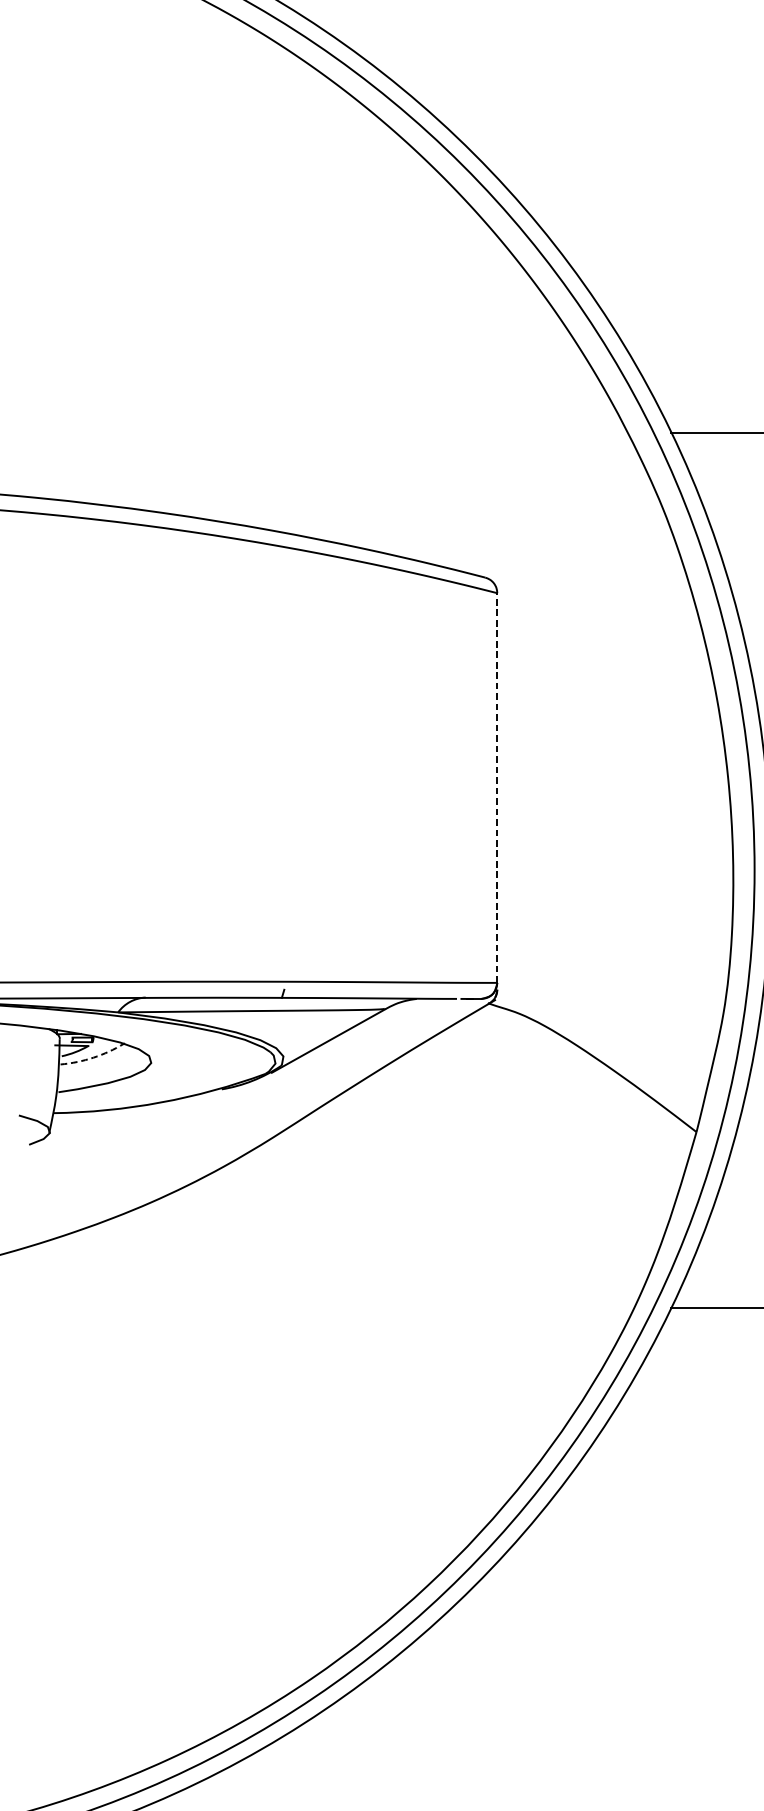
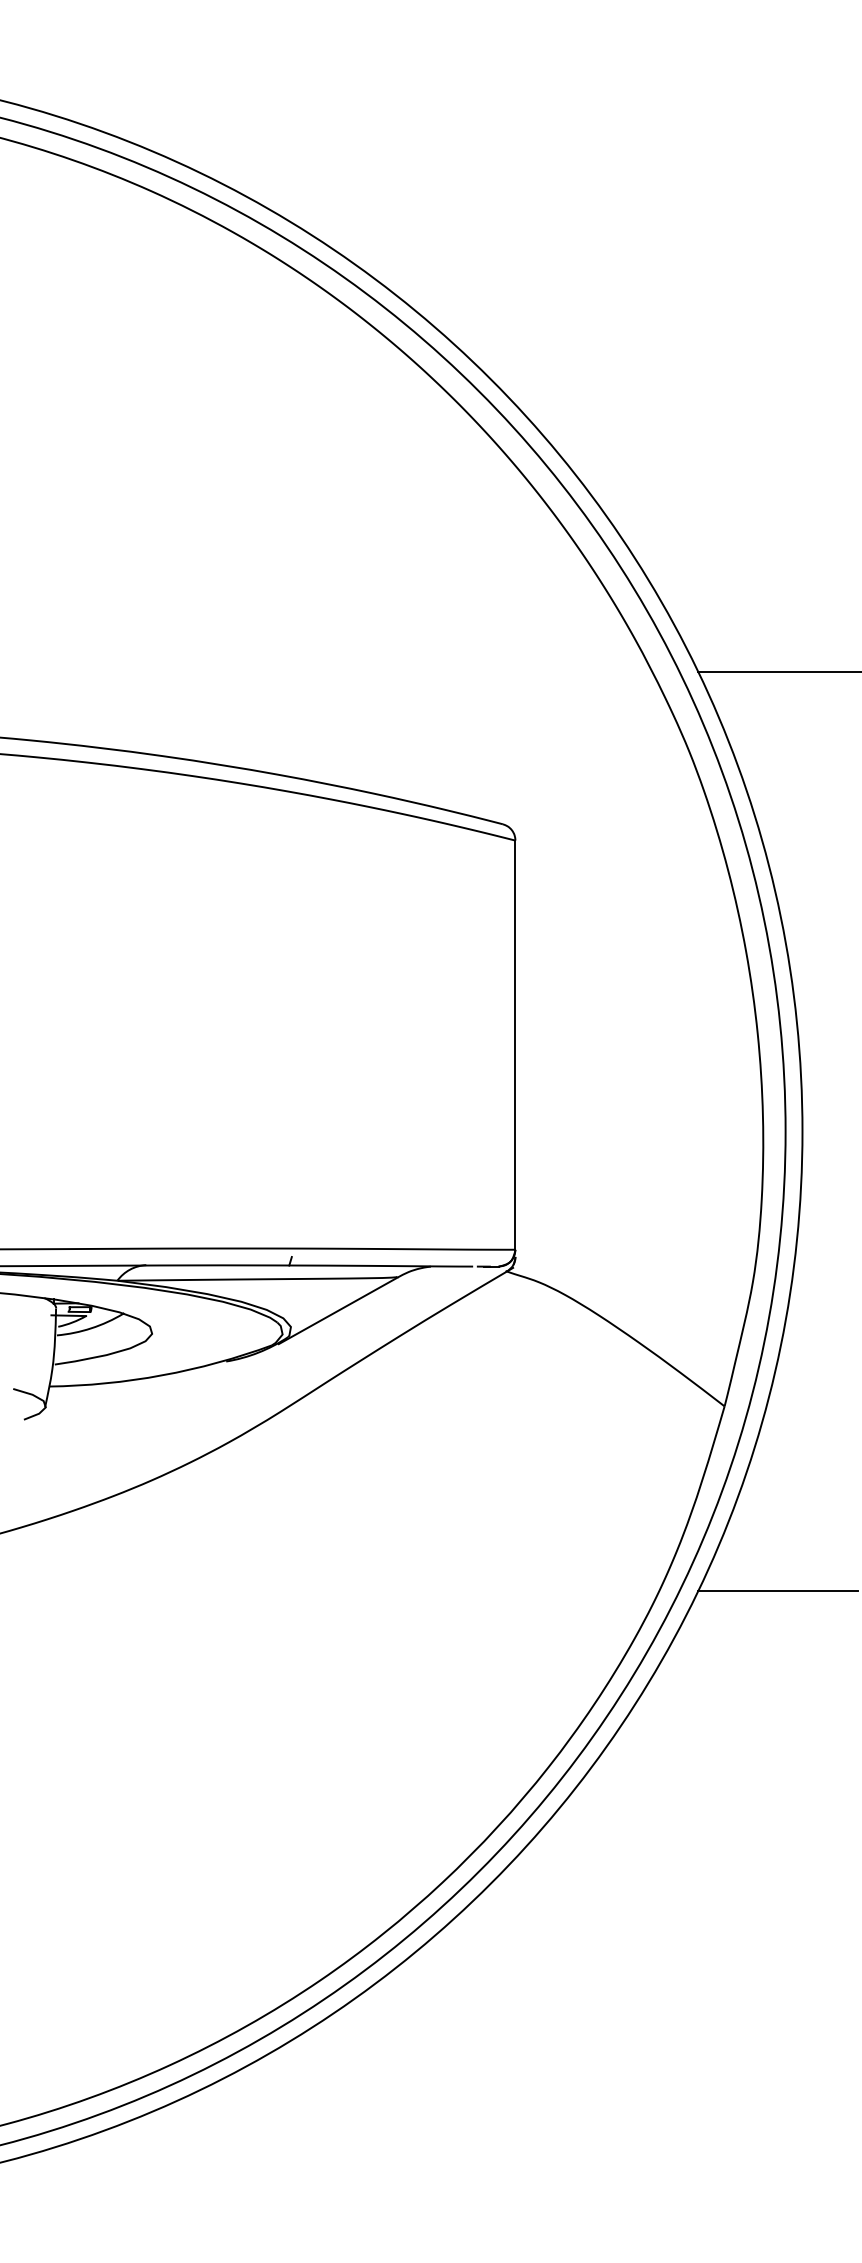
line: (497, 788) -> (515, 1045), dashed -> solid
arc: (93, 1057) -> (91, 1328), dashed -> solid

